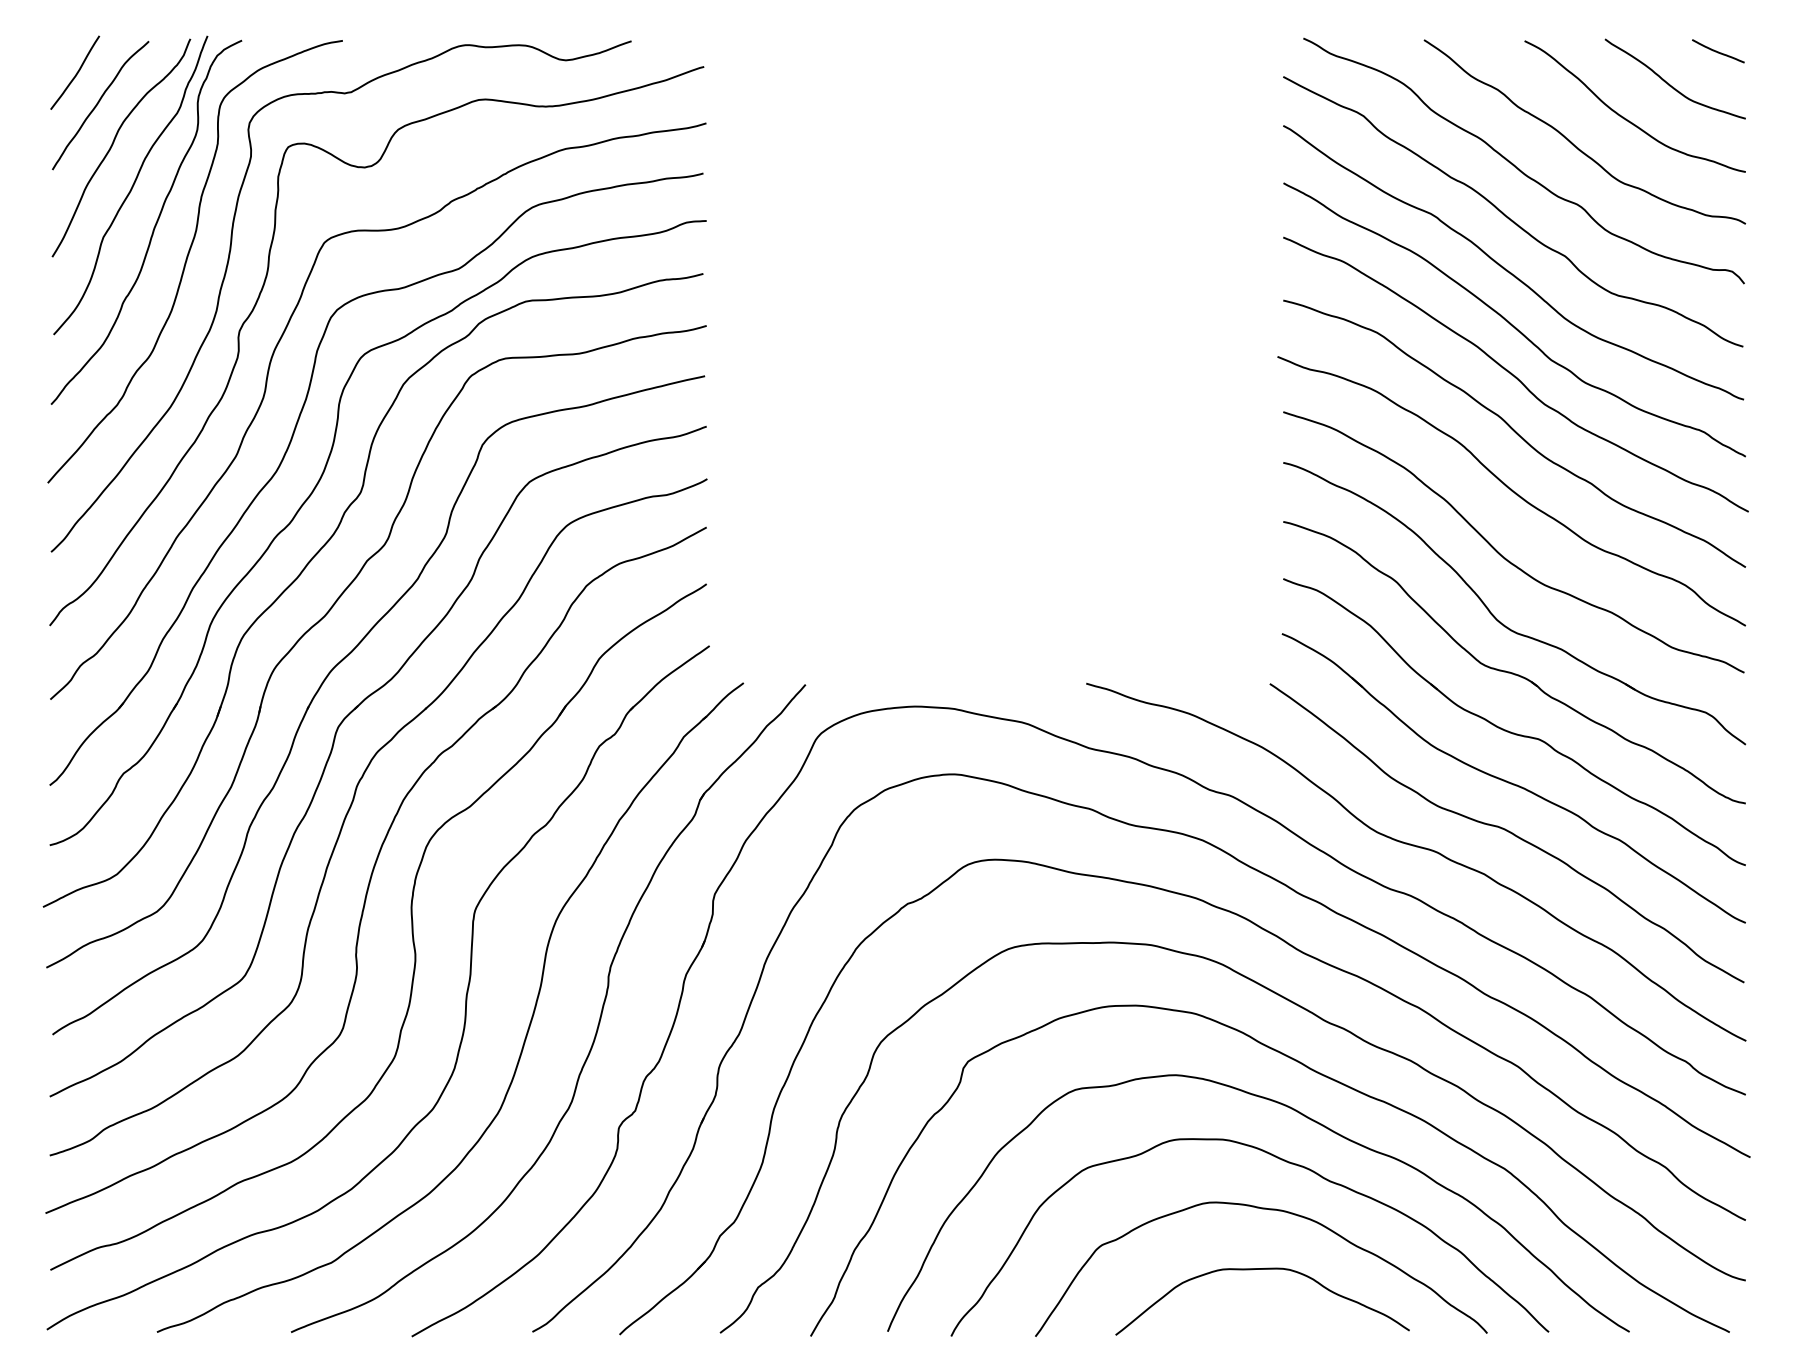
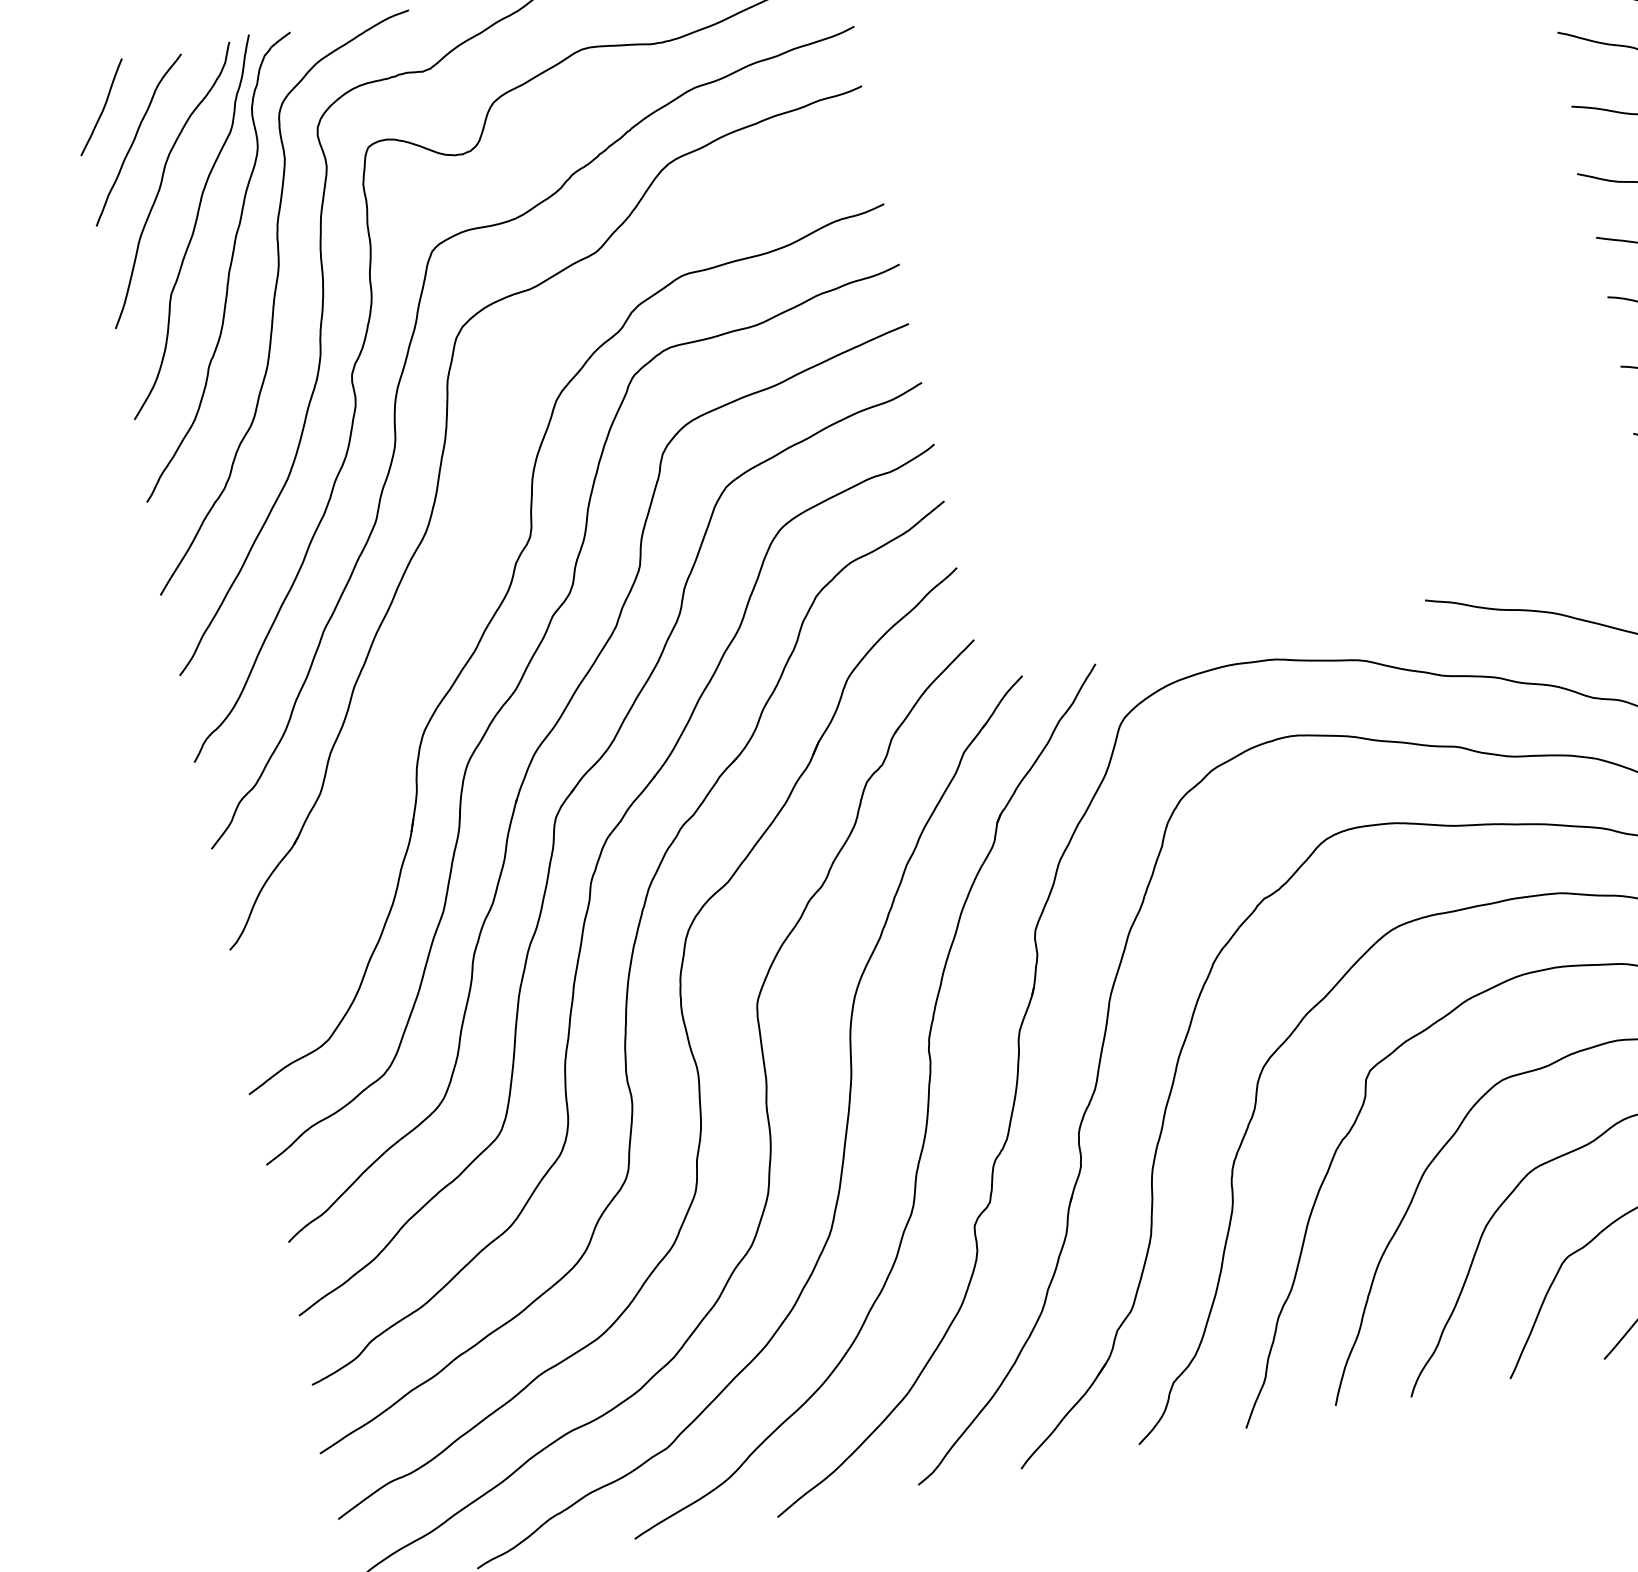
part: (315, 489) -> (476, 543), removed

